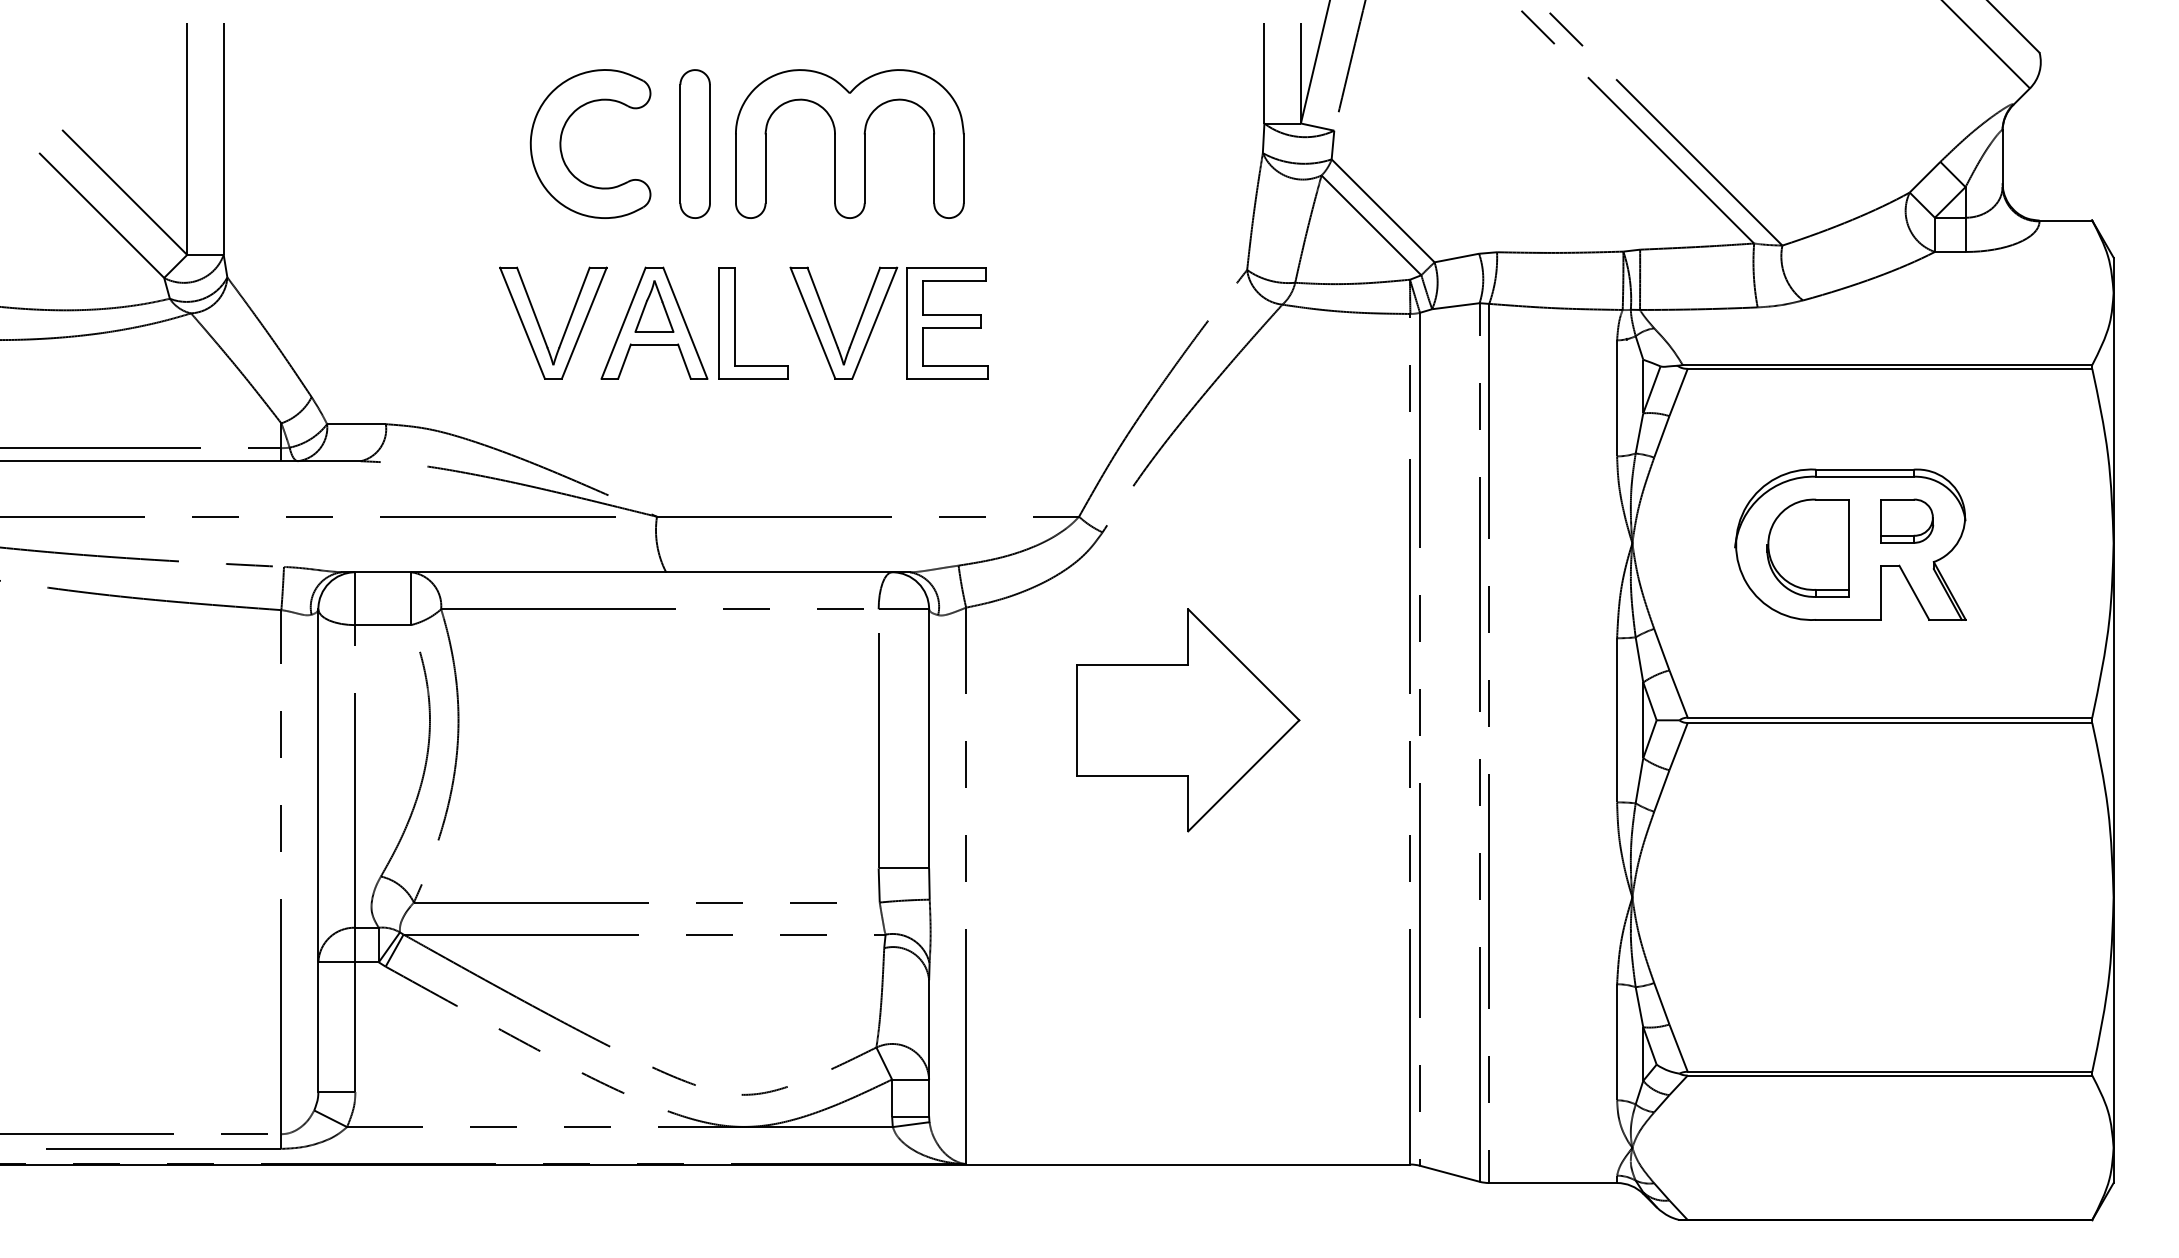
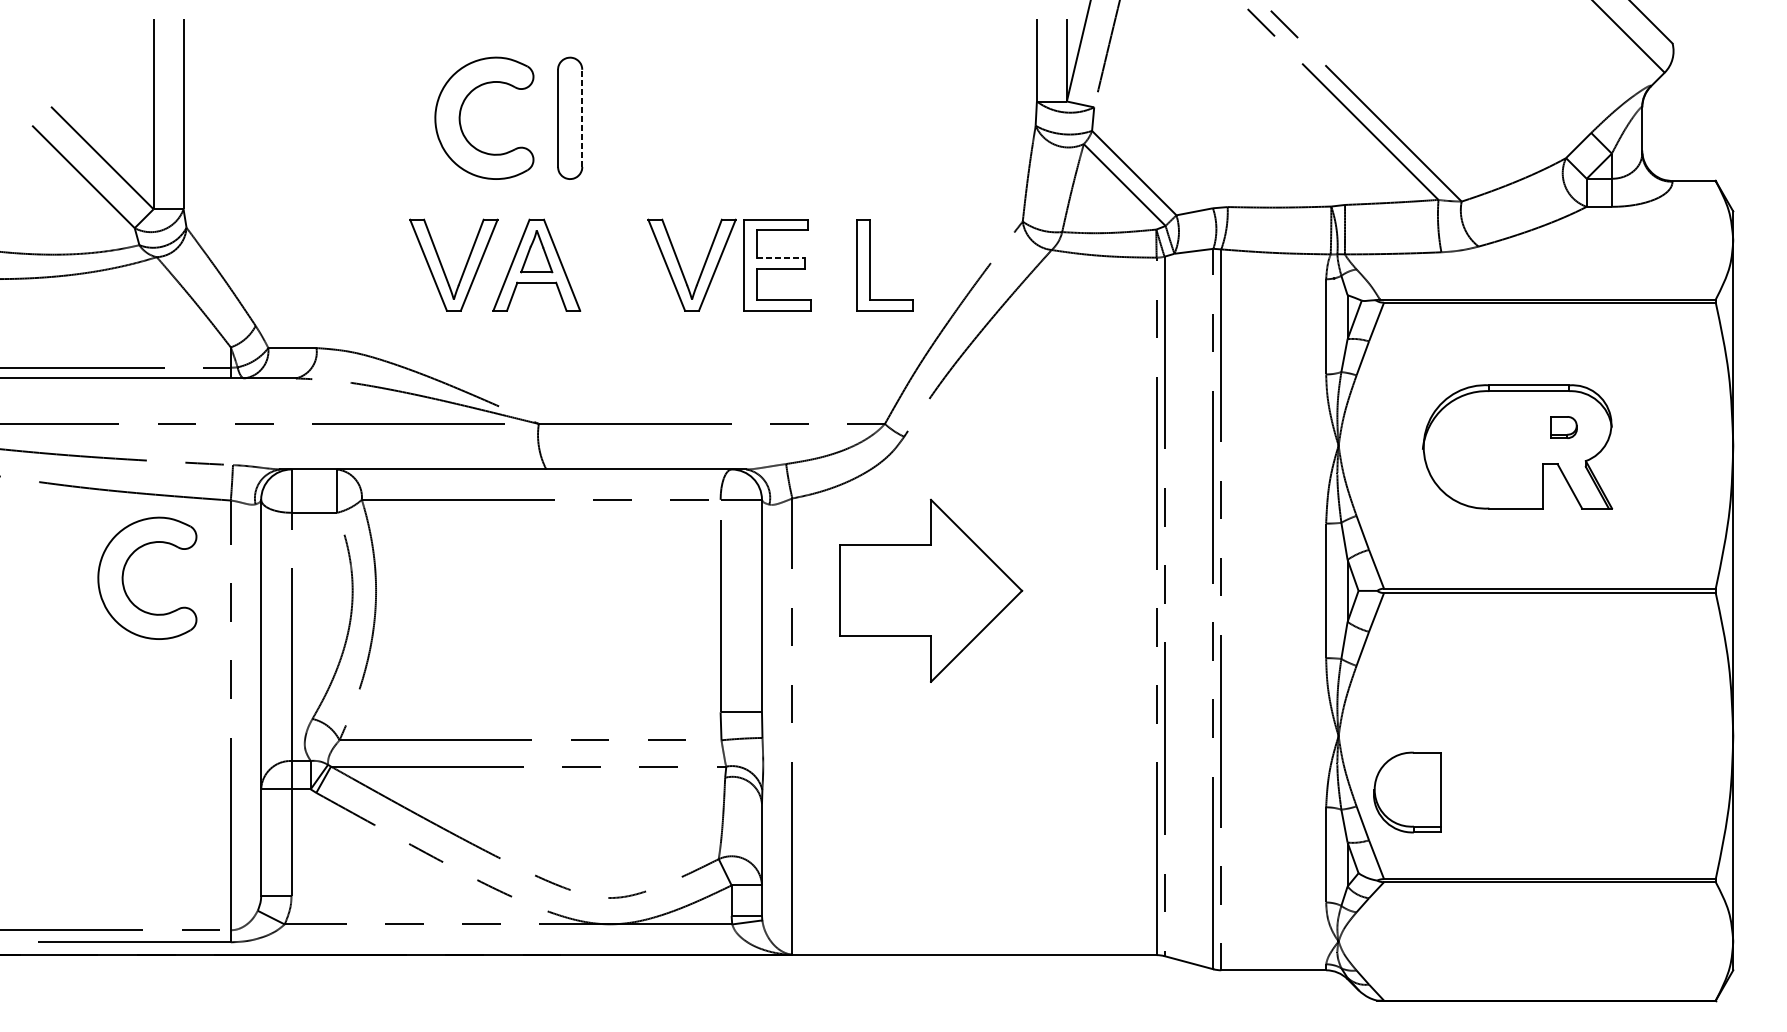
line: (709, 143) -> (581, 117), solid -> dashed
part: (849, 143) -> (696, 117), removed
line: (952, 314) -> (781, 258), solid -> dashed
part: (735, 323) -> (870, 265), moved
part: (1907, 520) -> (1564, 427), size x0.6
part: (1807, 547) -> (1406, 791), moved
part: (150, 704) -> (123, 577), added
part: (1188, 720) -> (931, 591), moved

